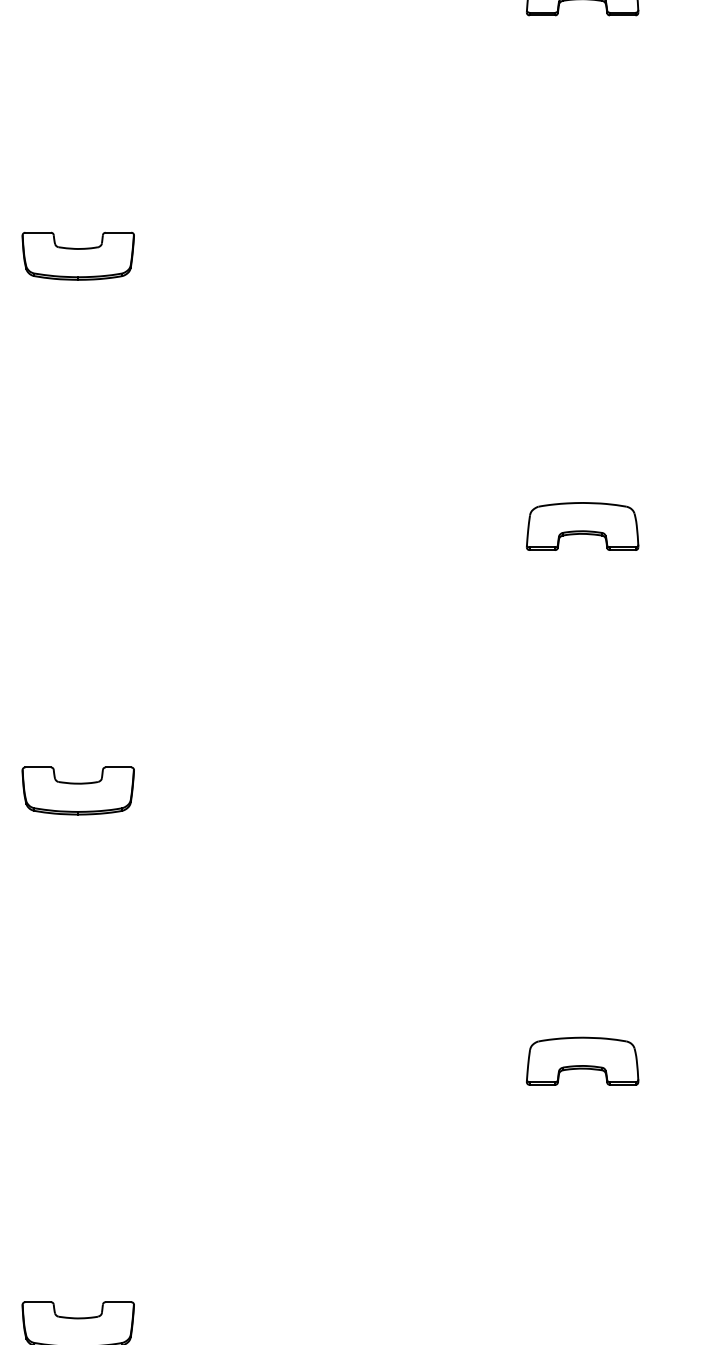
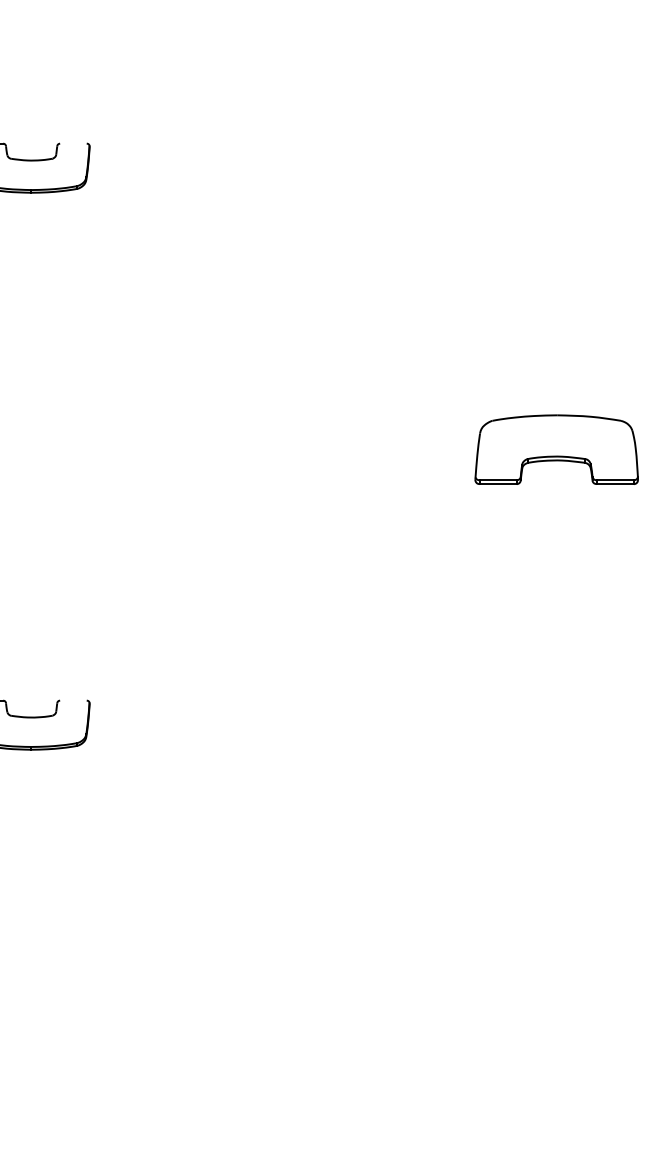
line: (118, 232) -> (73, 143), removed
part: (582, 526) -> (556, 449), size x1.4
line: (118, 767) -> (73, 700), removed
part: (582, 1060) -> (556, 1005), removed

